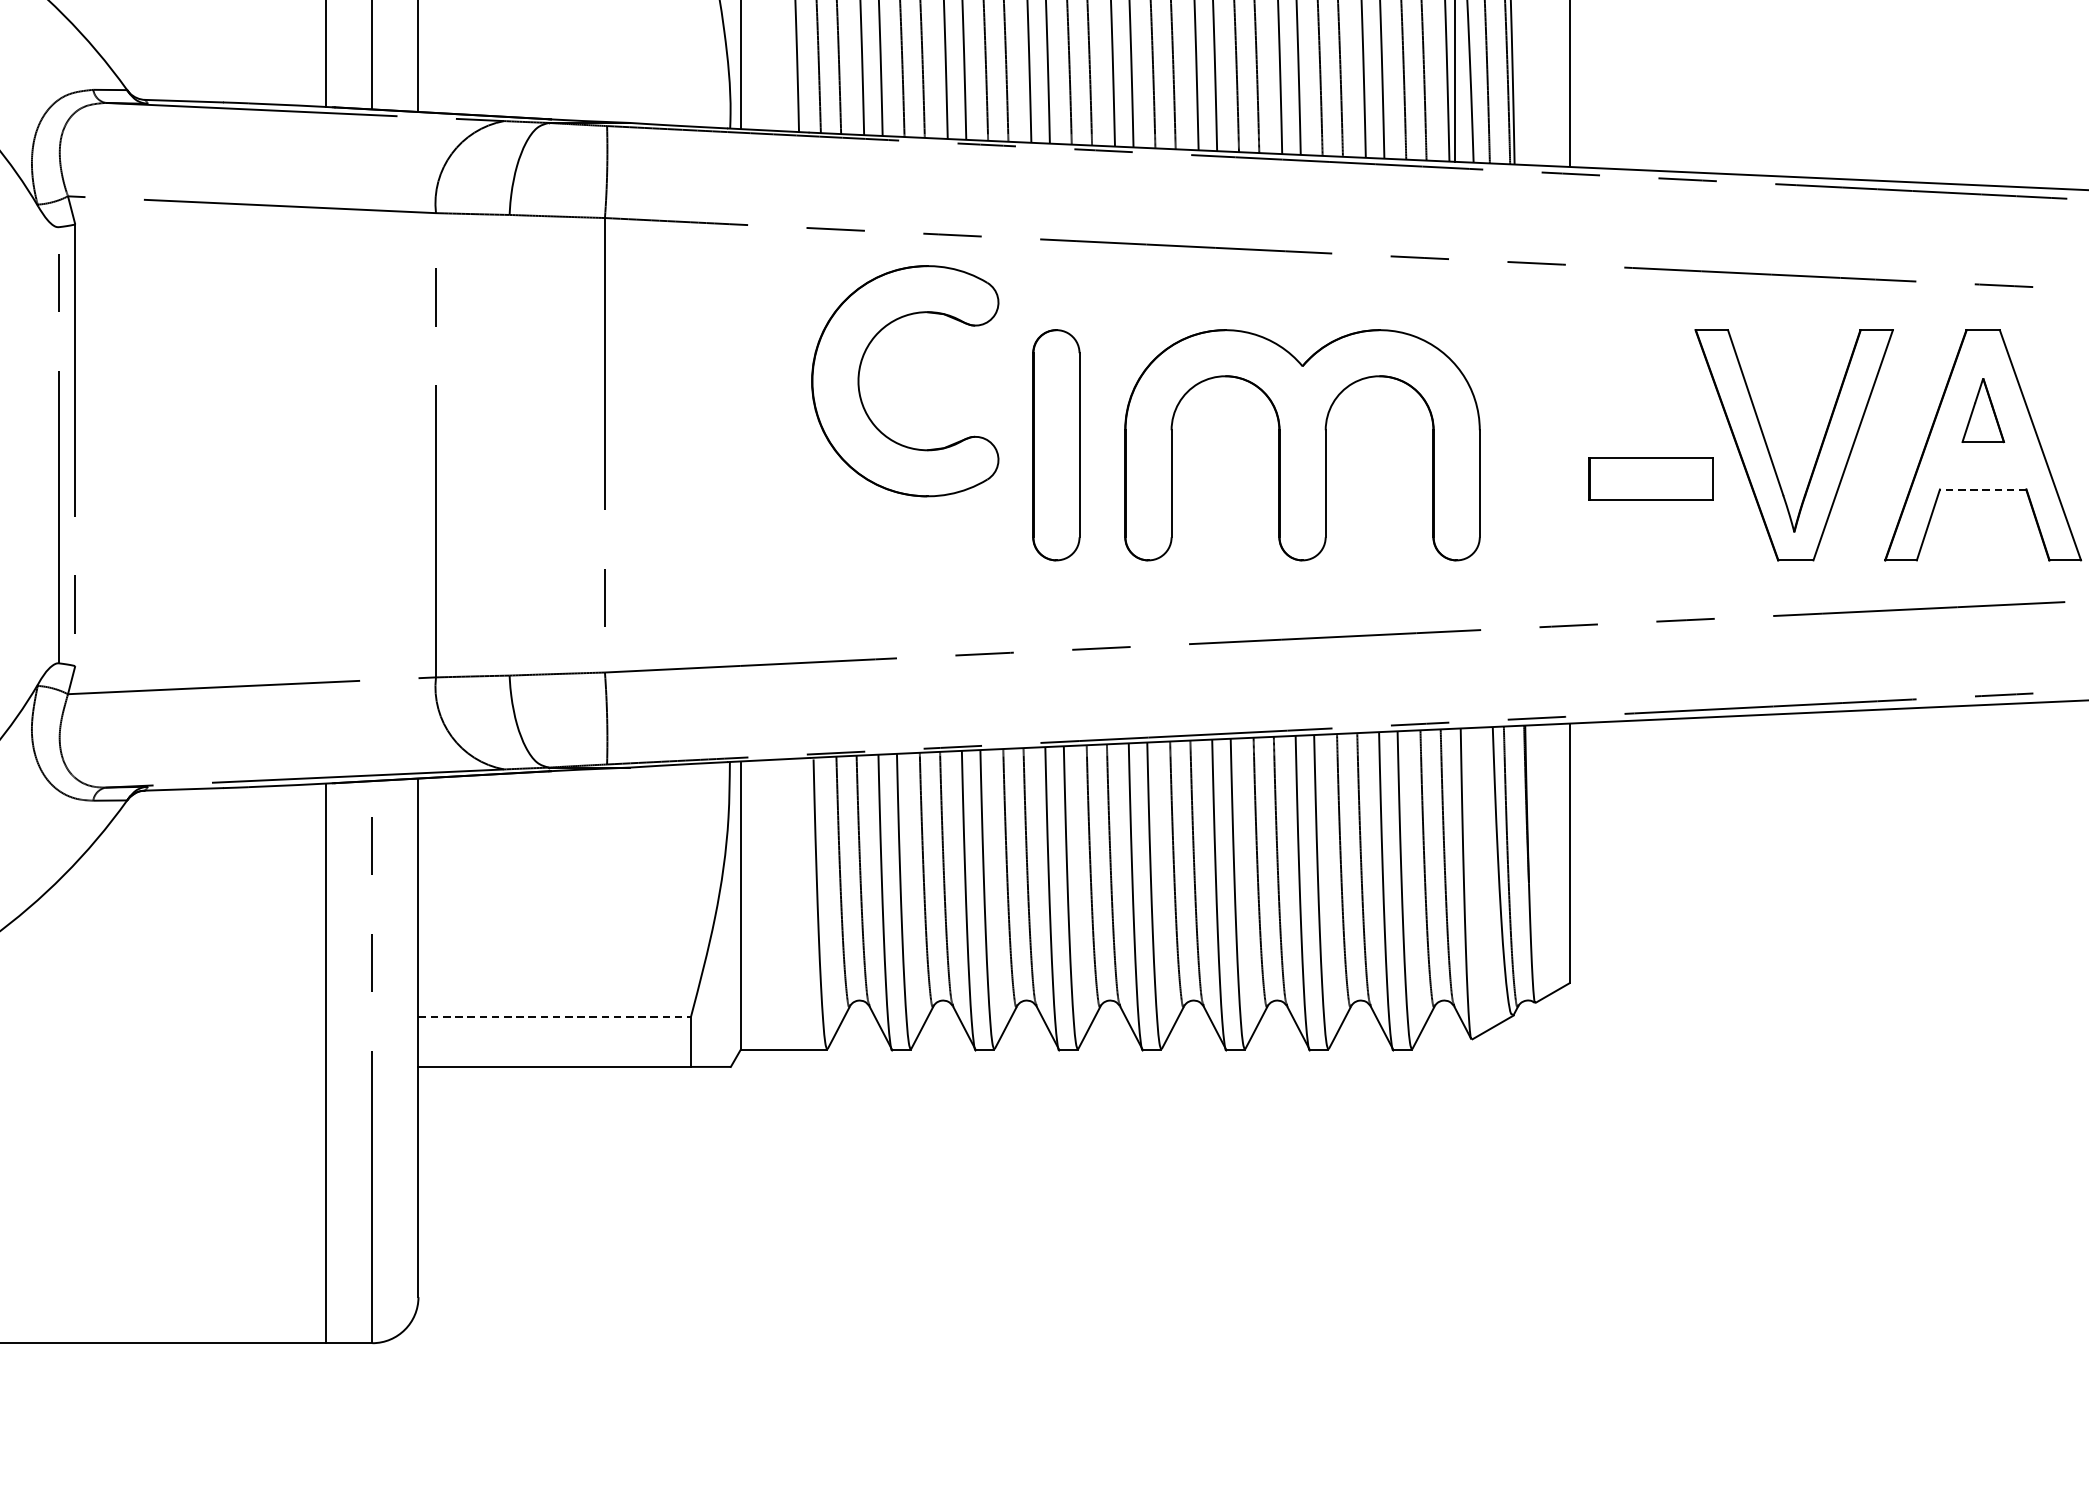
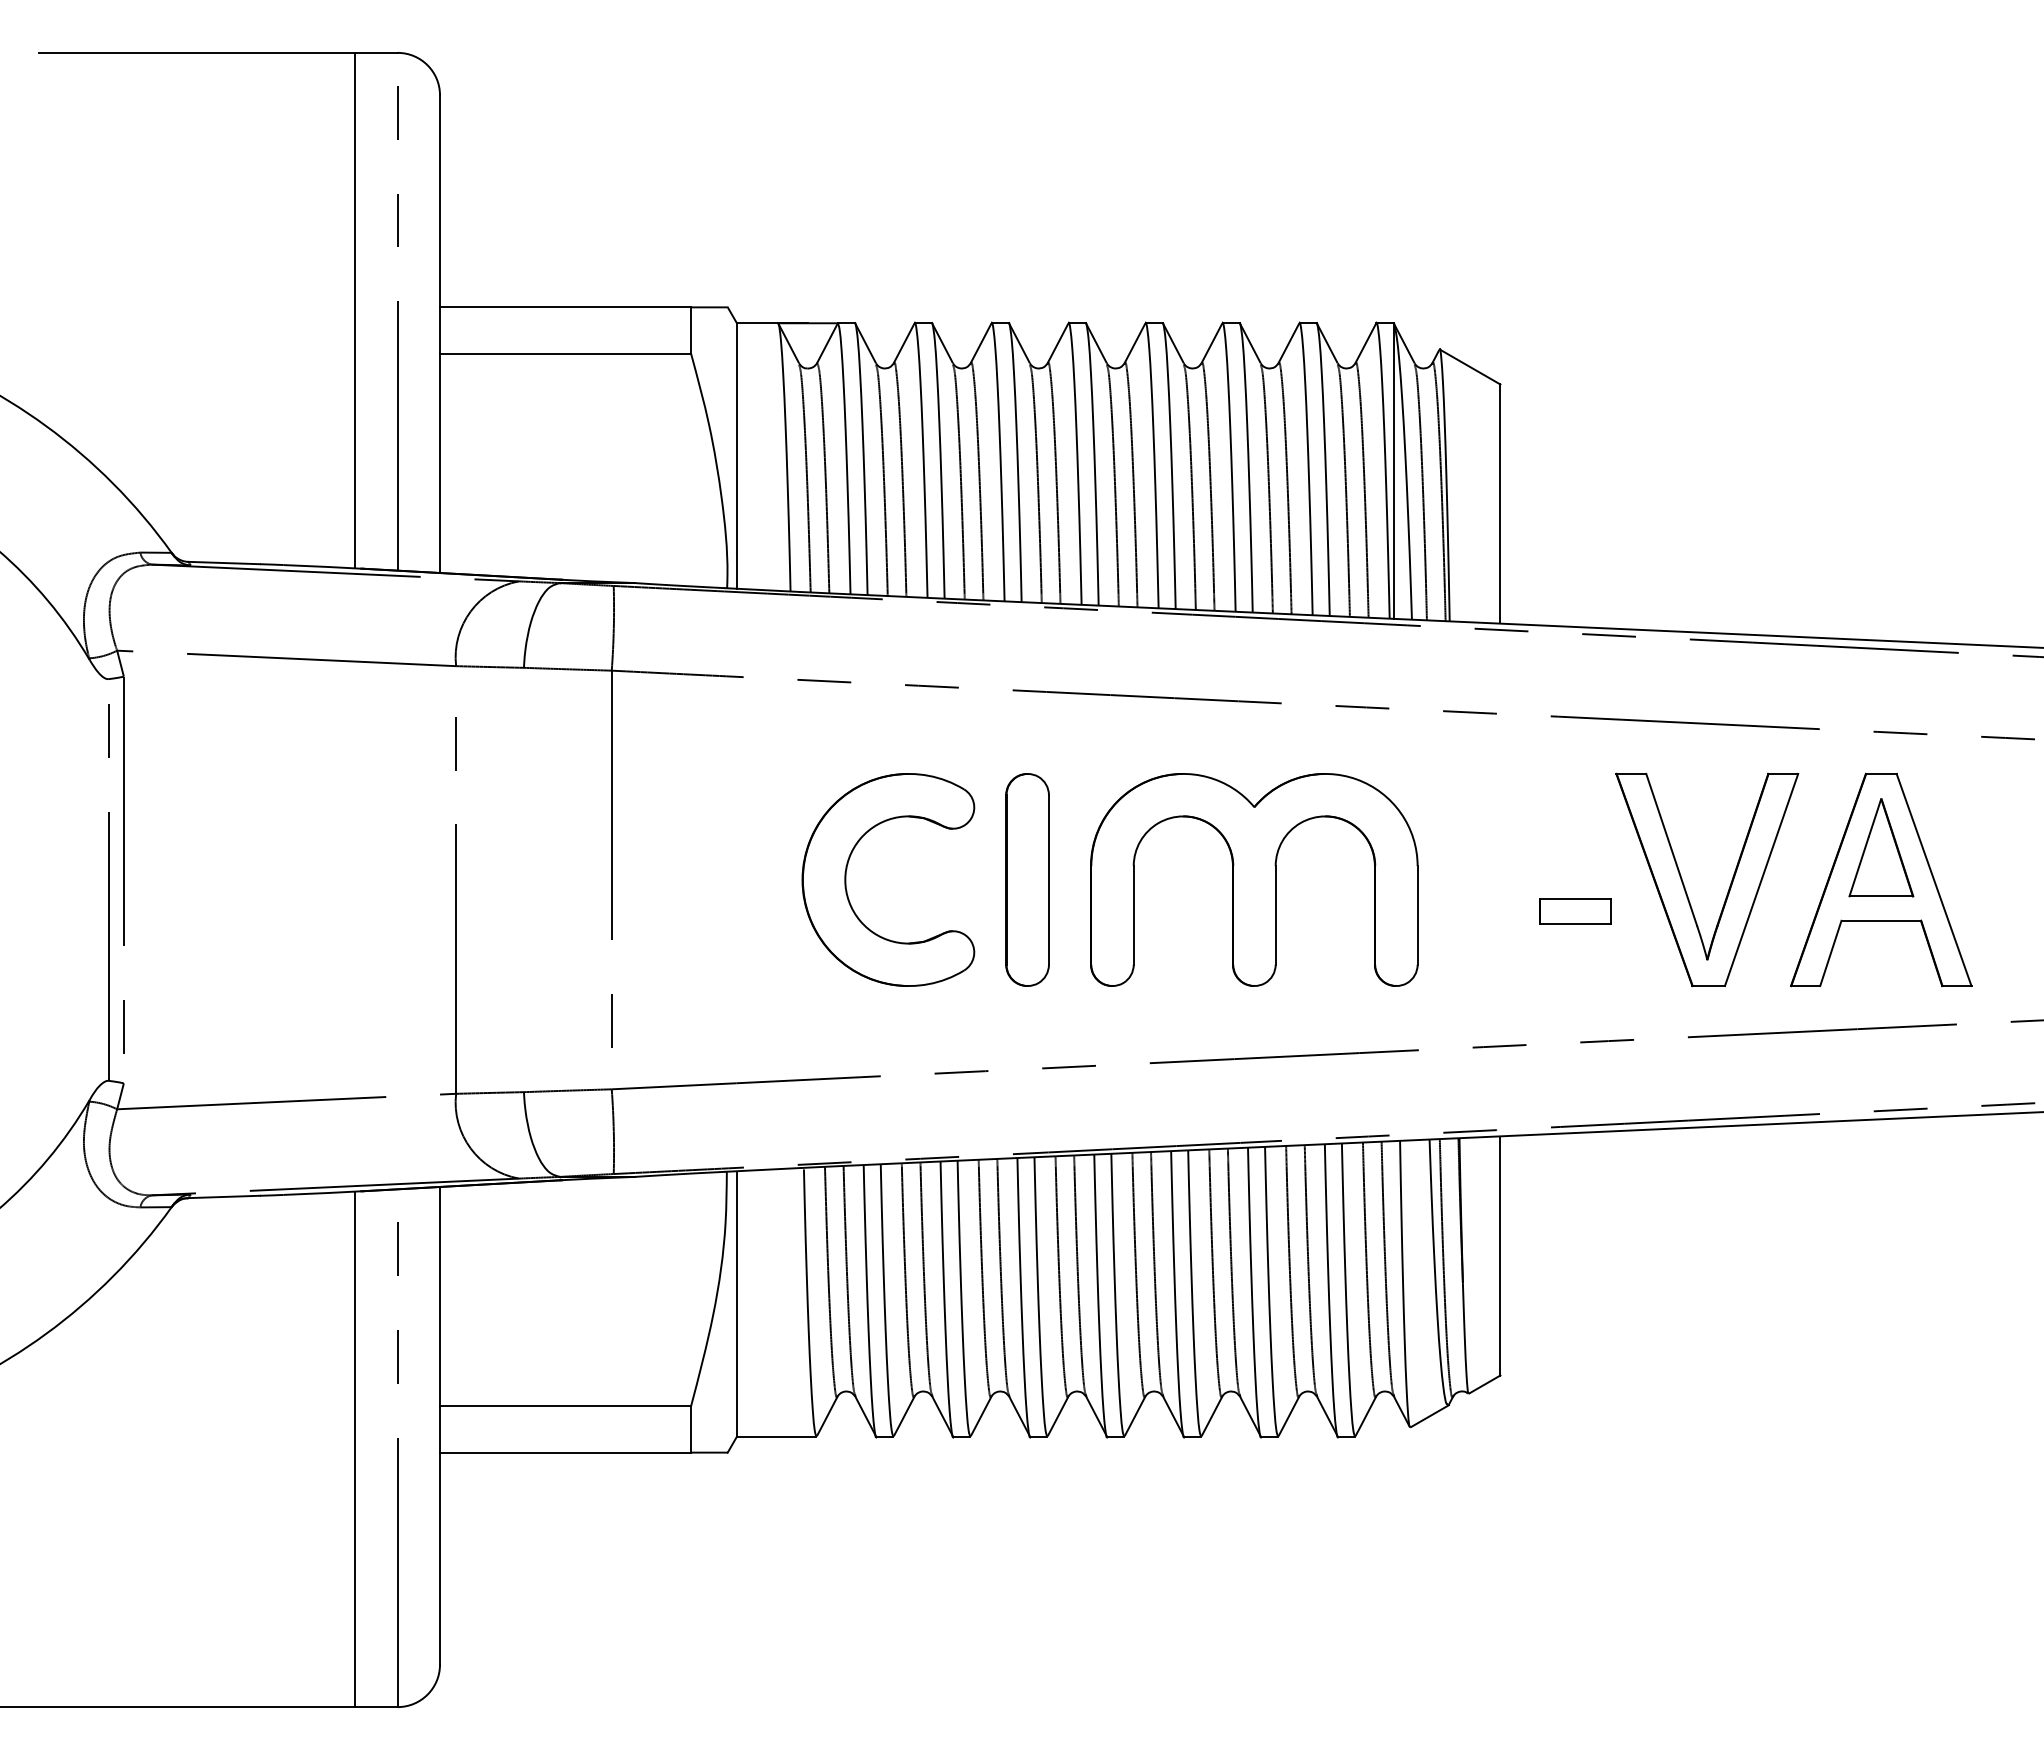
part: (859, 380) -> (846, 879), moved
part: (1983, 410) -> (1881, 847), size x1.67
part: (1651, 479) -> (1575, 911), size x0.62
line: (1983, 489) -> (1881, 920), dashed -> solid
line: (554, 1016) -> (565, 1406), dashed -> solid

